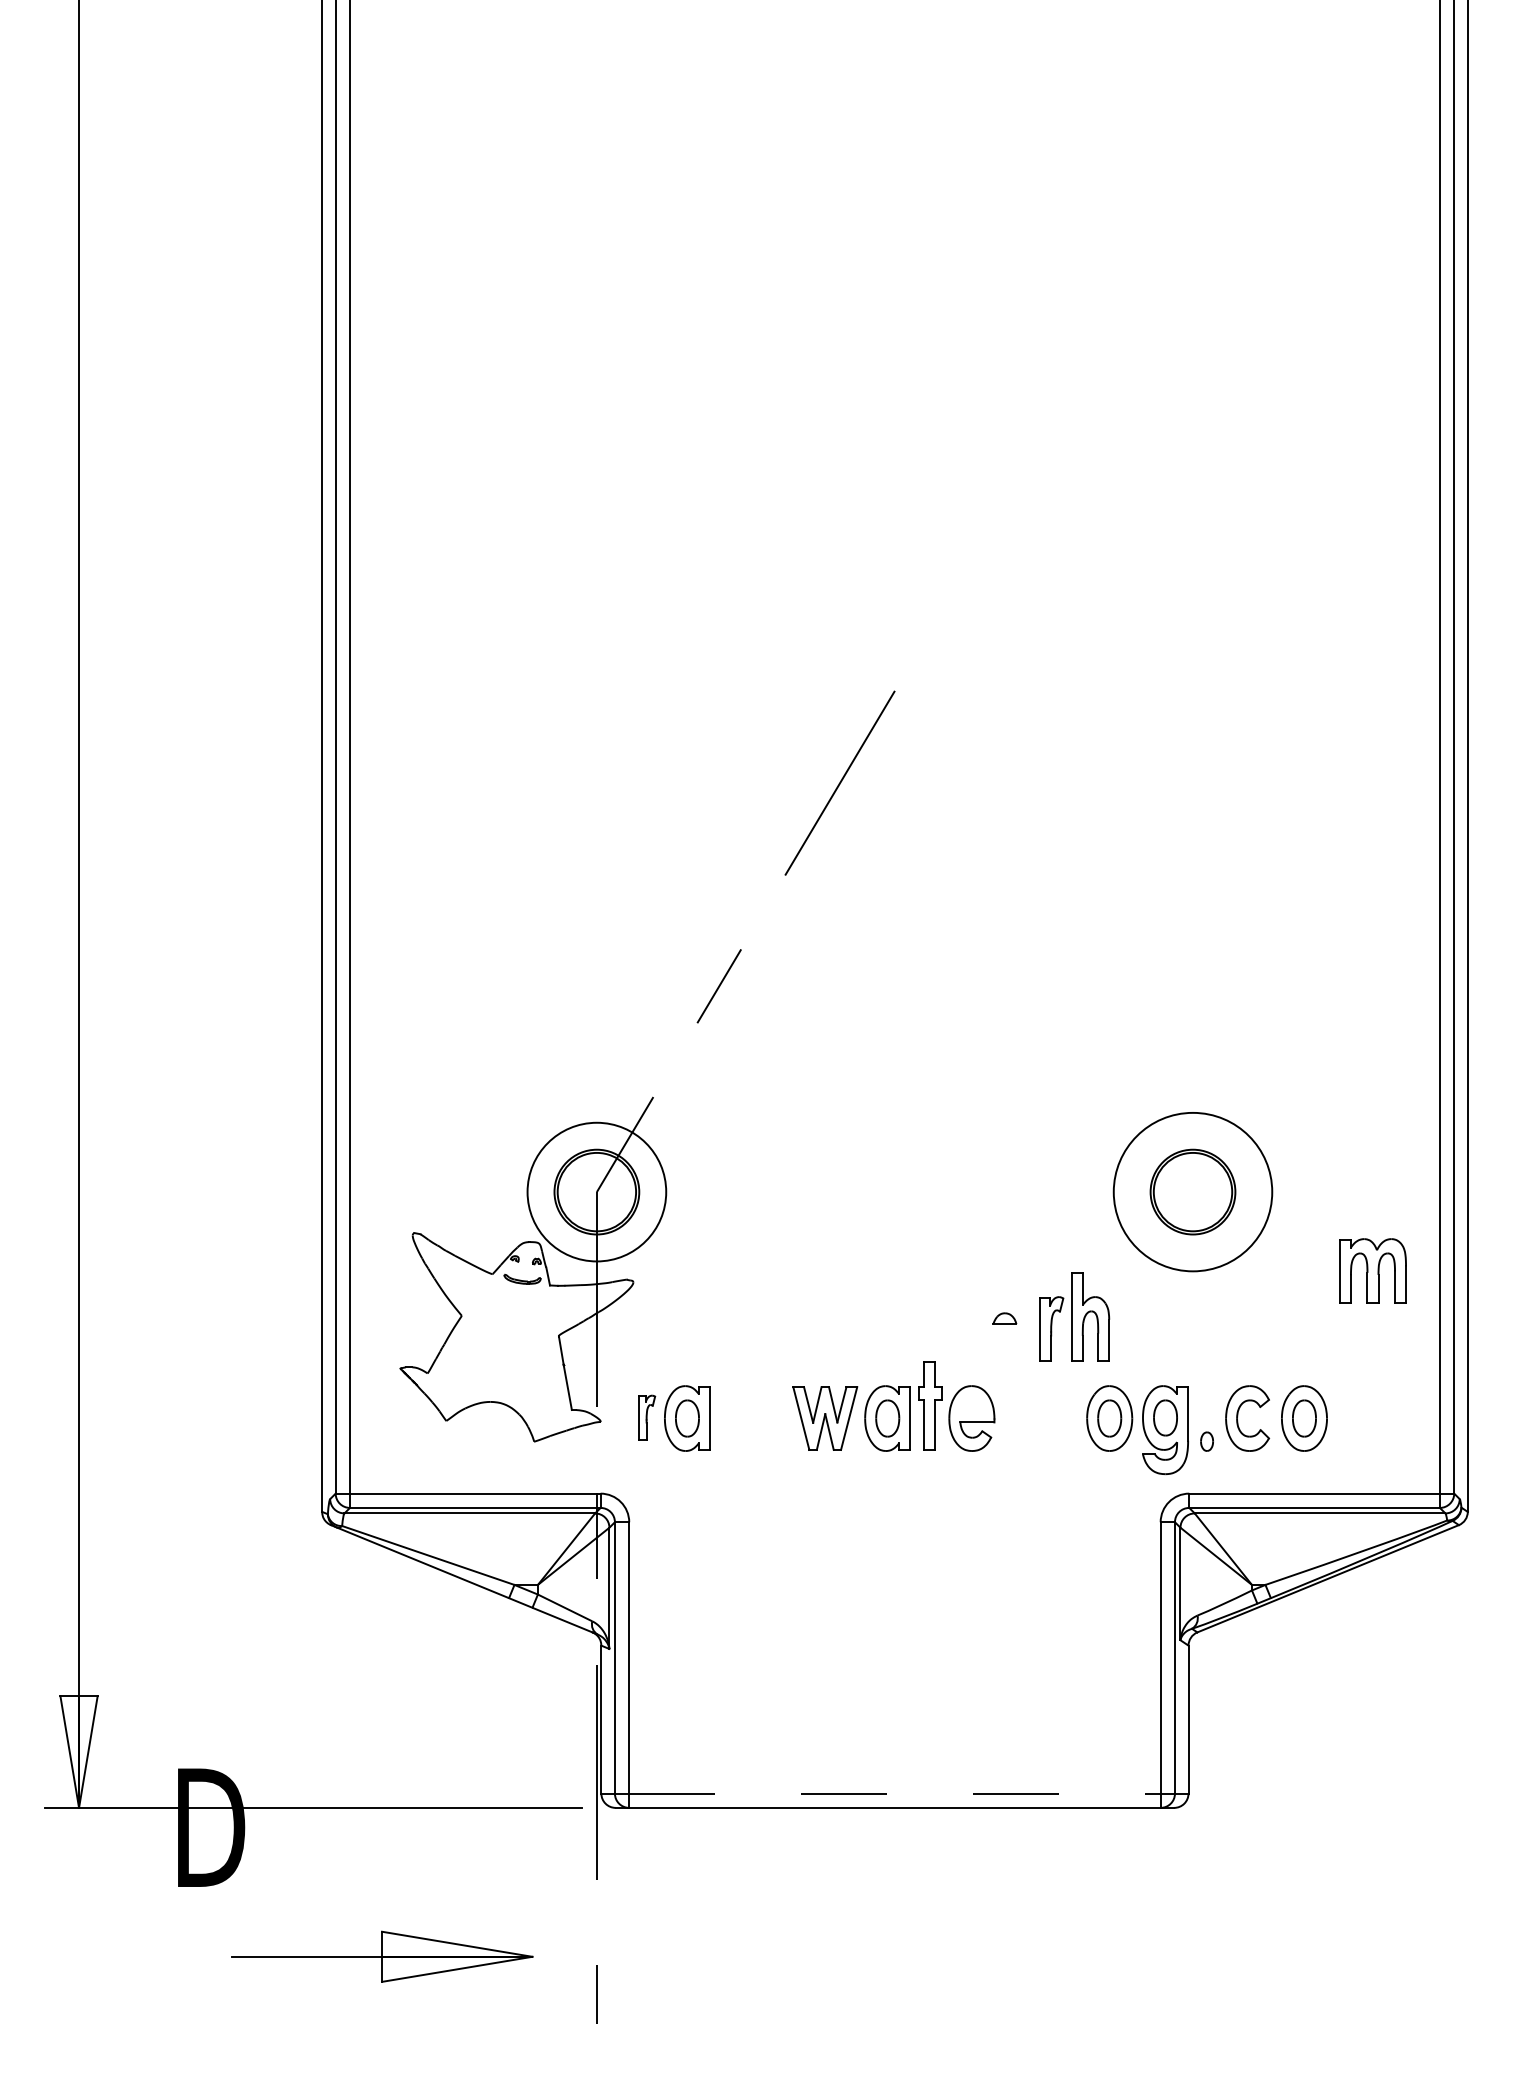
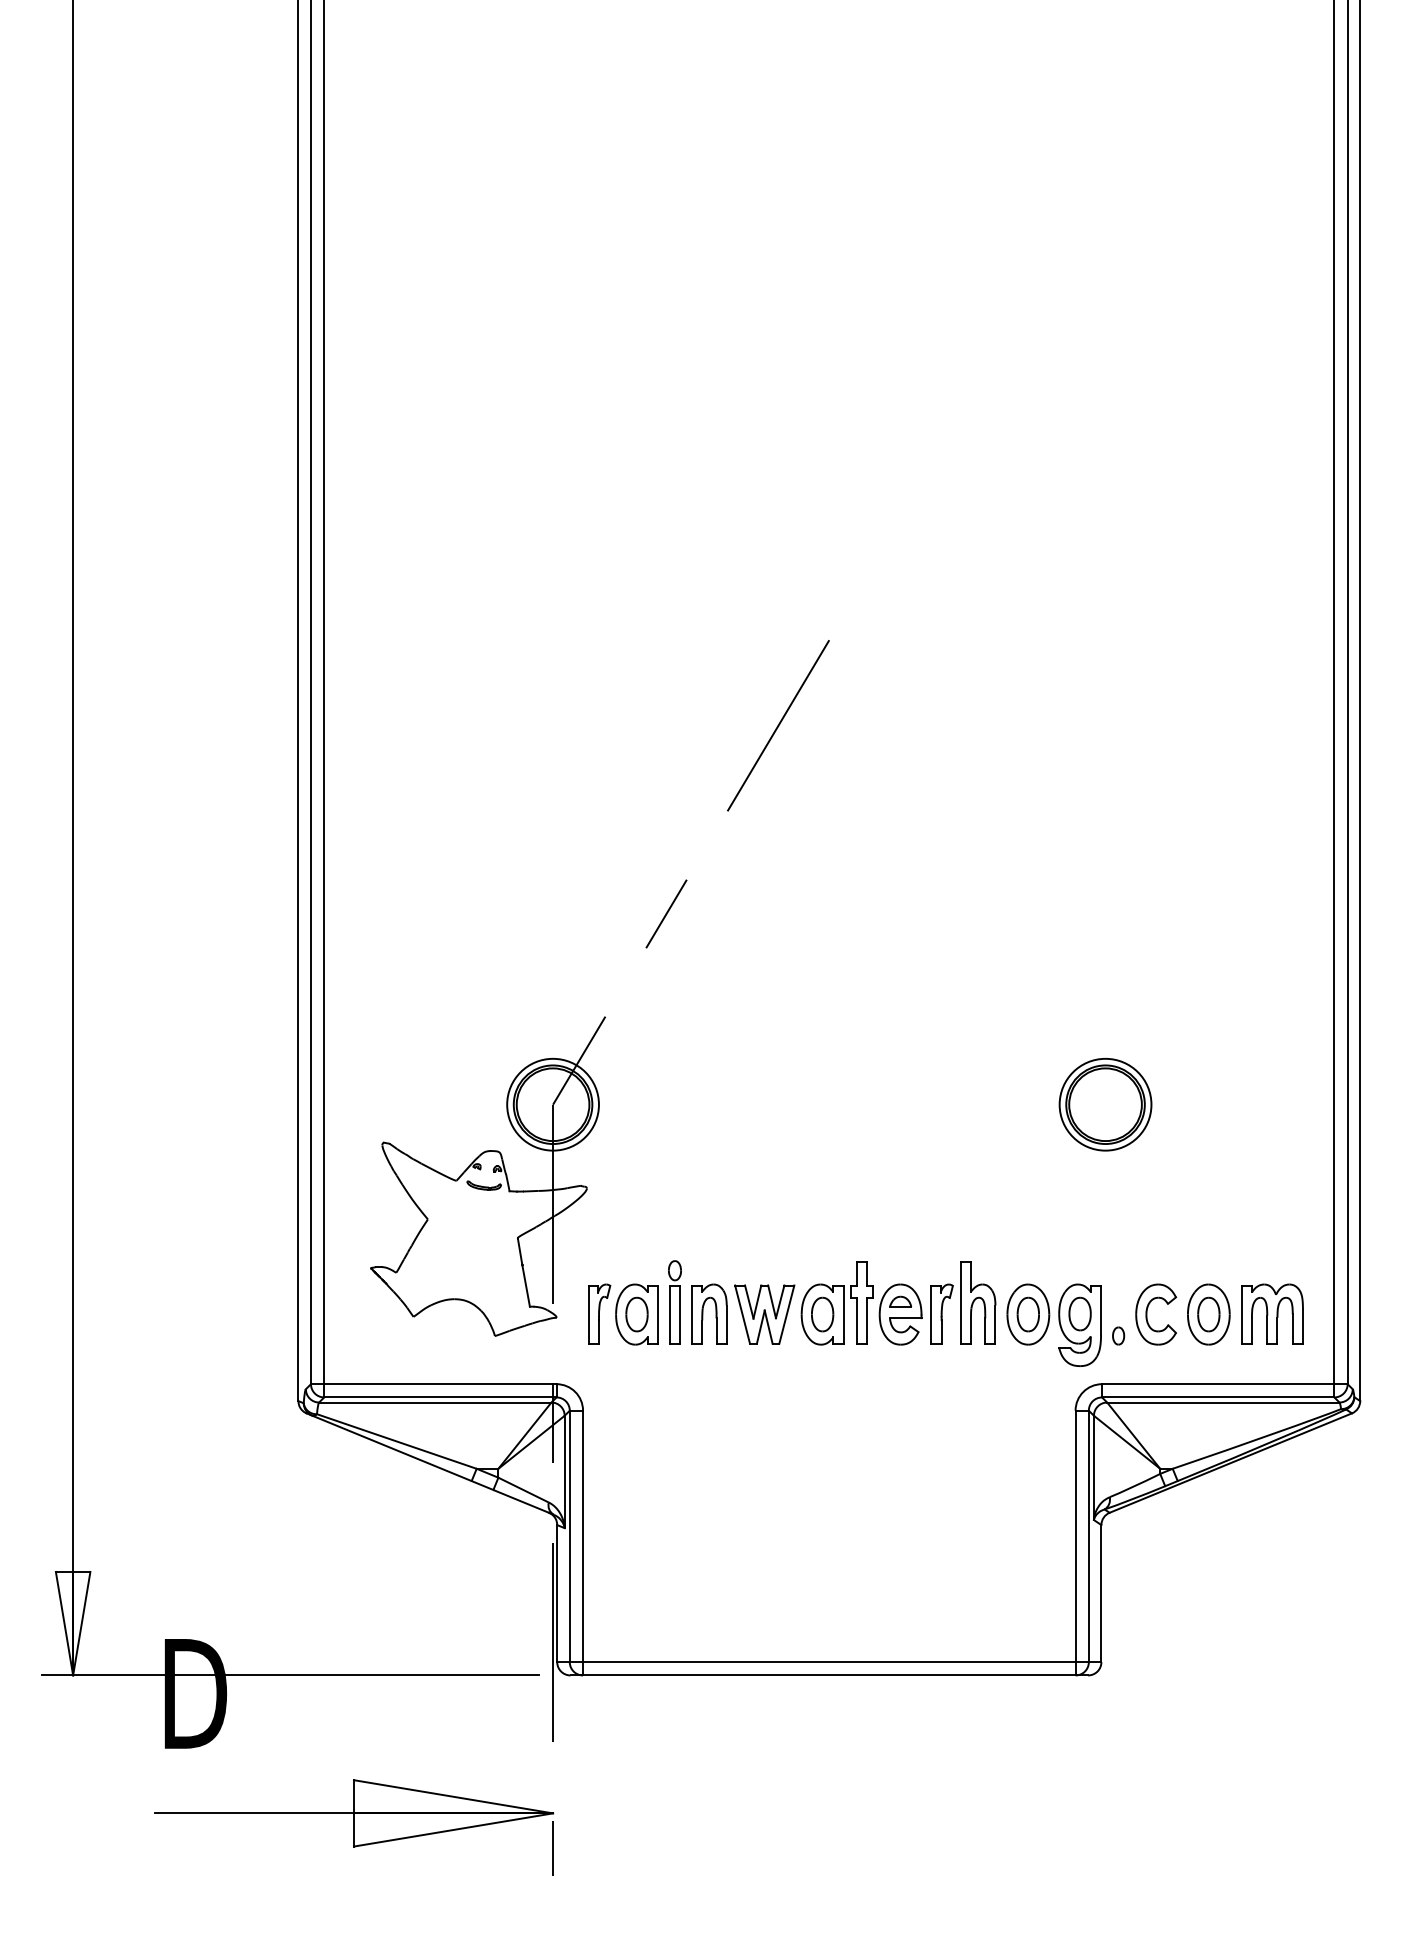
circle: (596, 1191) -> (552, 1104), size x0.71
circle: (1192, 1191) -> (1105, 1104), size x0.62
part: (1372, 1270) -> (1271, 1313), moved
part: (1074, 1316) -> (963, 1302), moved
part: (1004, 1318) -> (900, 1301), moved
part: (728, 1404) -> (675, 1301), added
part: (646, 1417) -> (599, 1313), size x1.43
part: (758, 1417) -> (702, 1313), added
line: (894, 1793) -> (828, 1662), dashed -> solid
part: (381, 1956) -> (353, 1813), size x1.43

